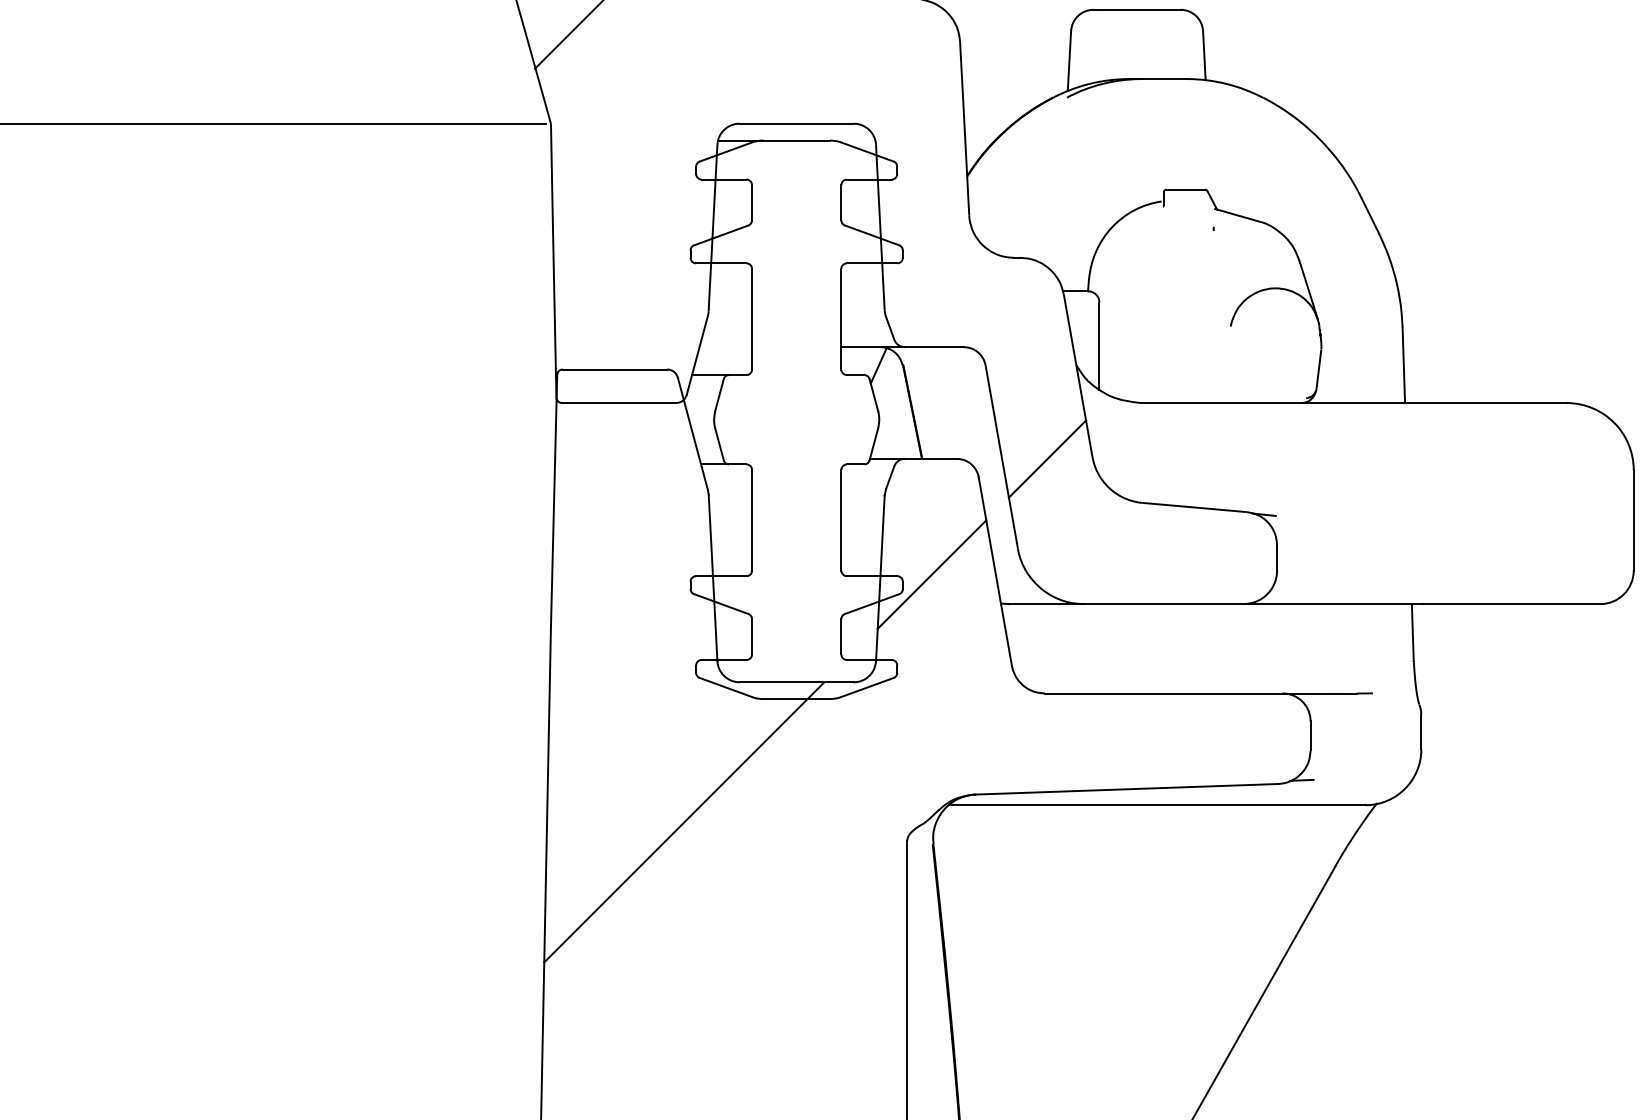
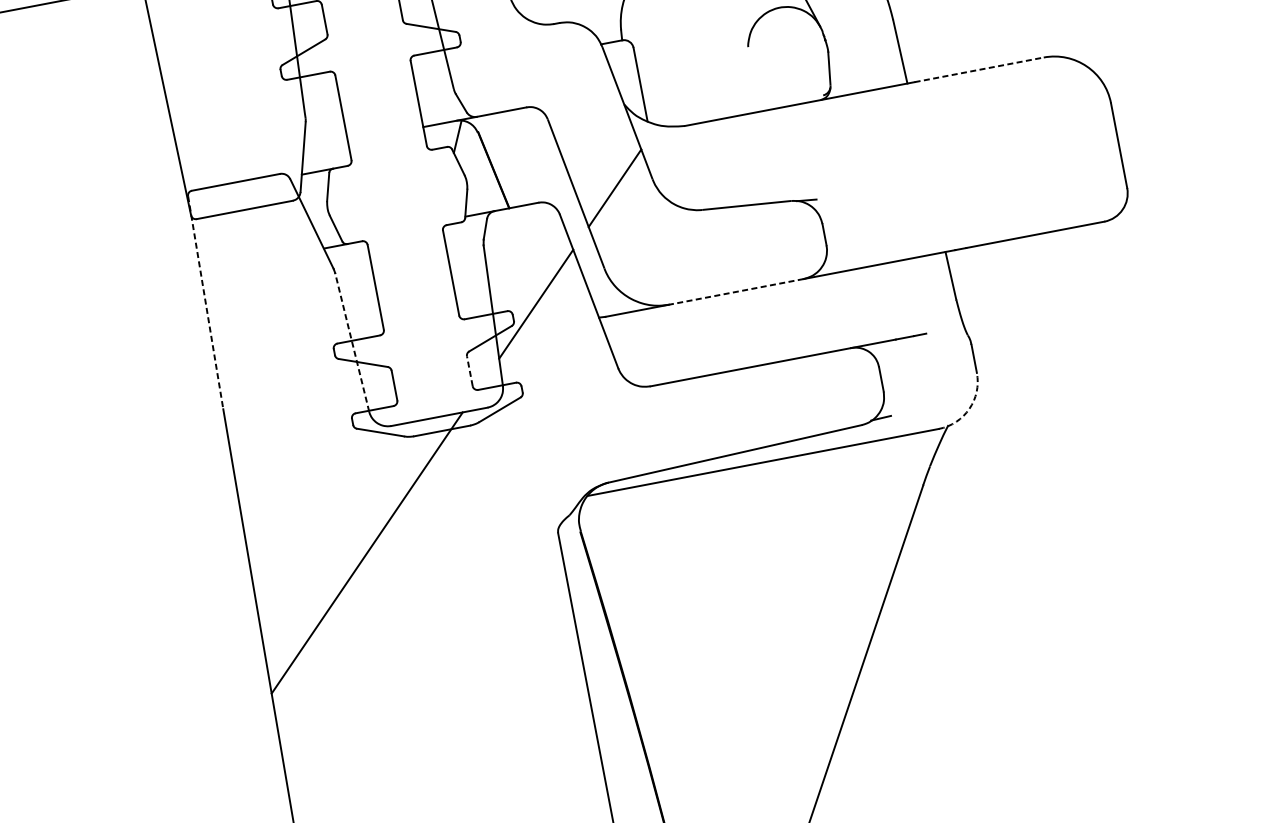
line: (1490, 403) -> (979, 70), solid -> dashed
line: (554, 500) -> (206, 302), solid -> dashed
line: (713, 577) -> (352, 341), solid -> dashed
line: (1163, 604) -> (736, 292), solid -> dashed
line: (841, 636) -> (469, 371), solid -> dashed
arc: (1405, 788) -> (969, 408), solid -> dashed

